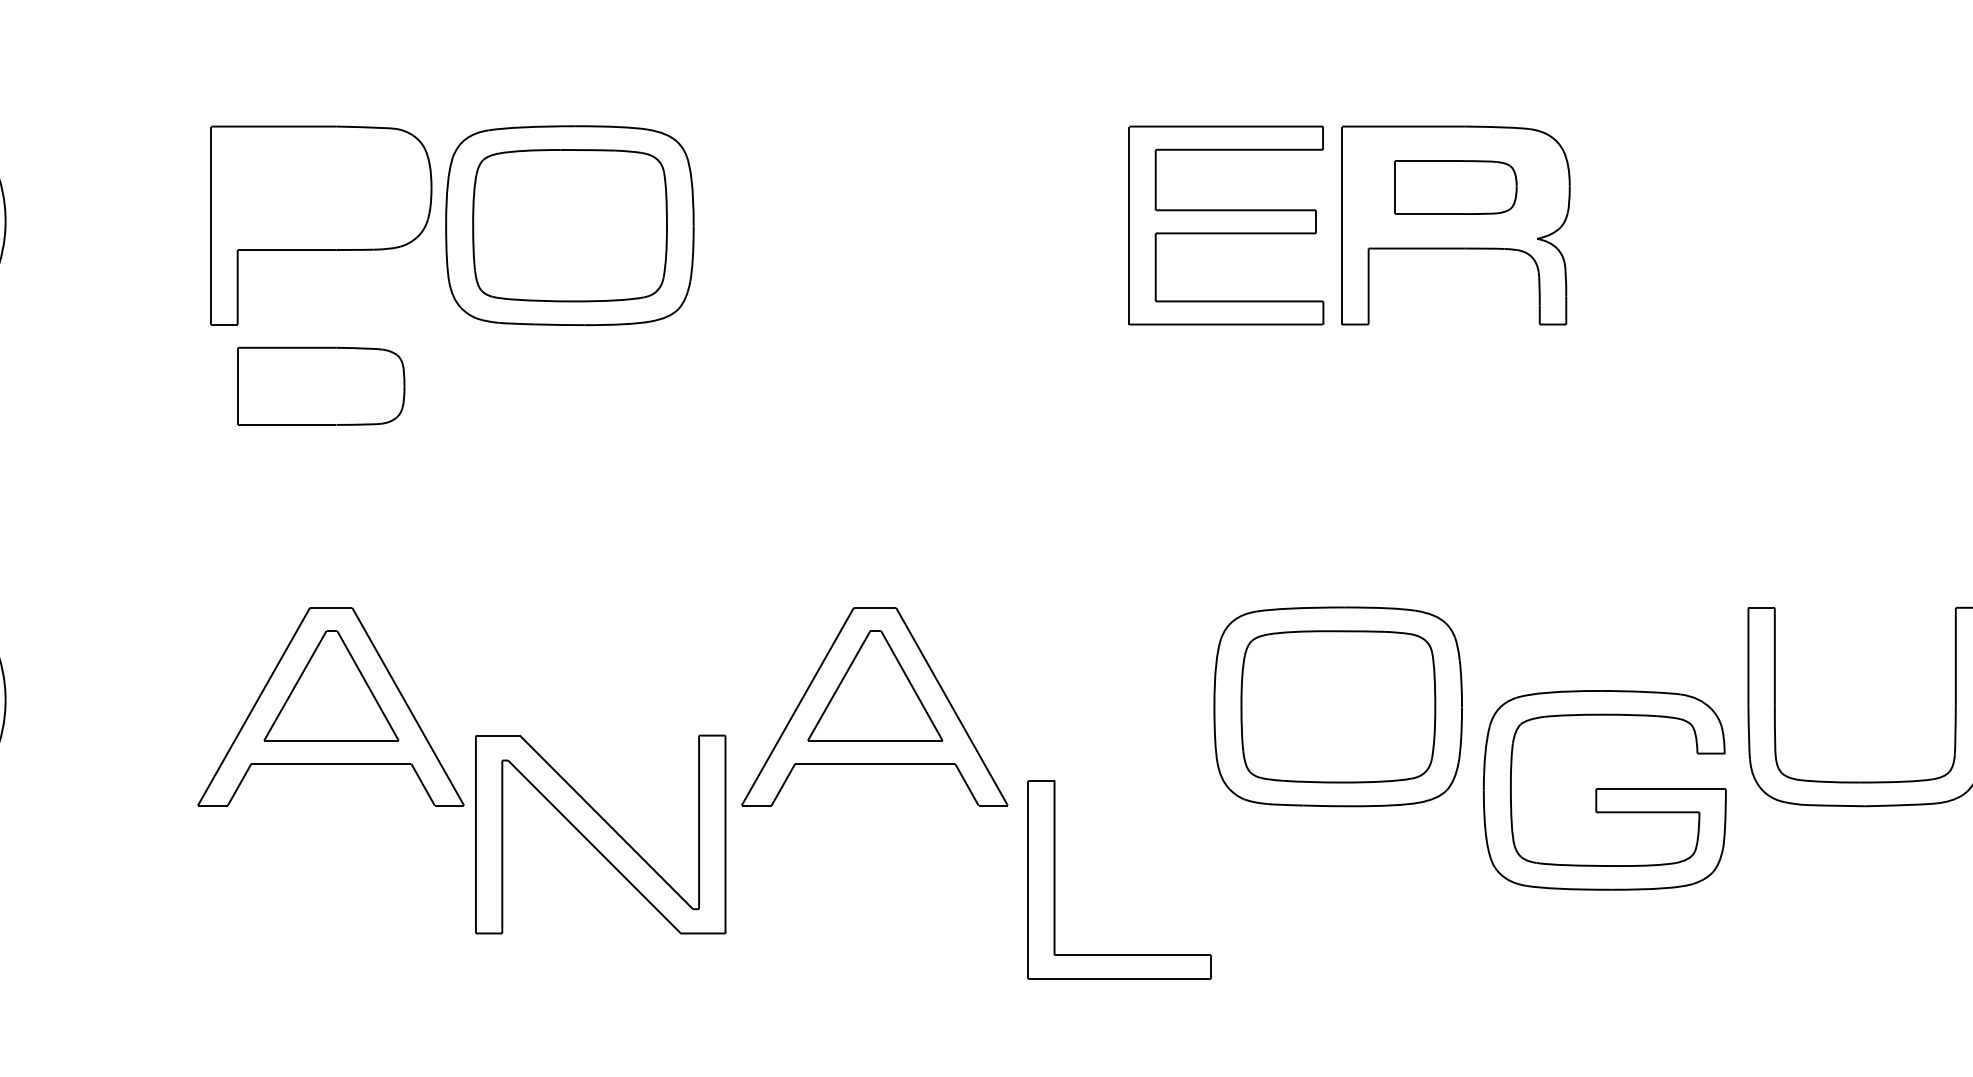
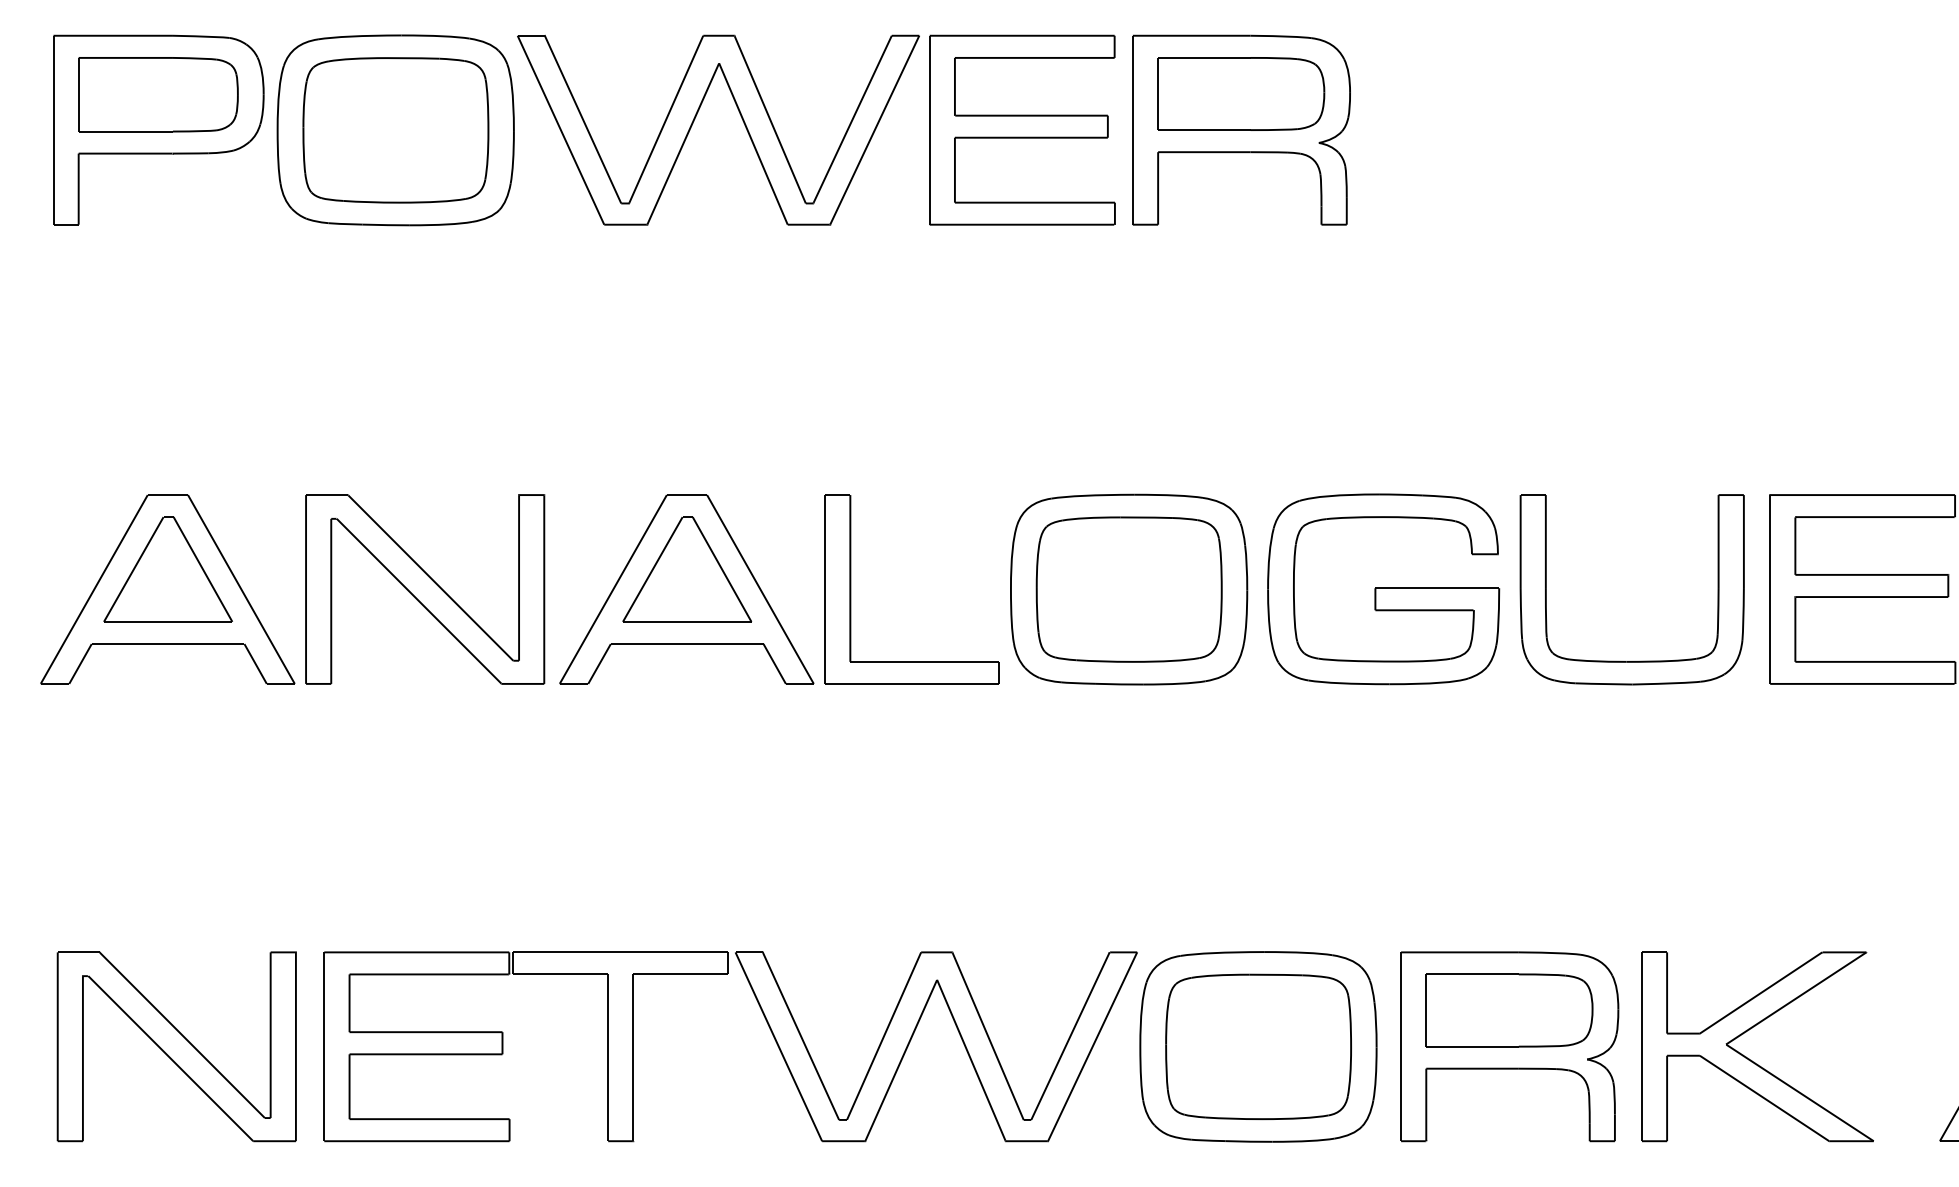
part: (1455, 187) -> (1241, 93), size x1.43
part: (883, 214) -> (695, 119), added
part: (321, 386) -> (158, 94), moved
part: (1604, 790) -> (1383, 589), moved
part: (601, 834) -> (425, 589), moved
part: (1055, 879) -> (851, 589), moved

